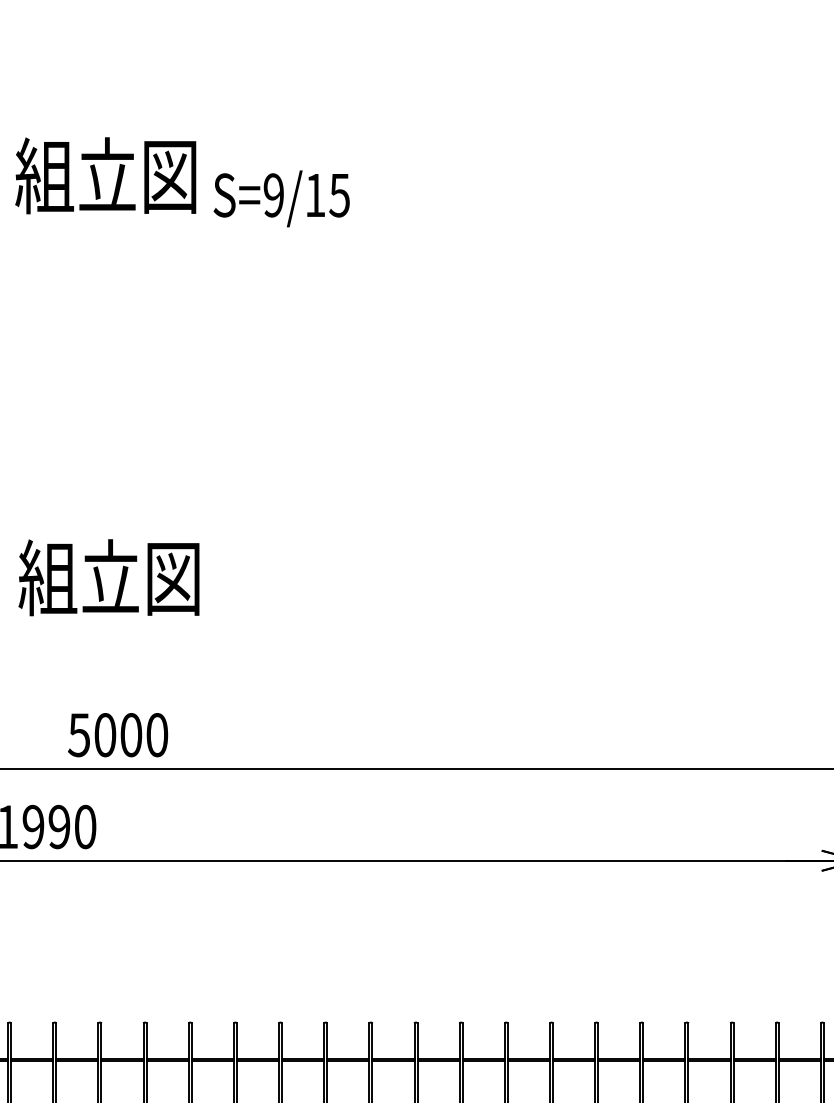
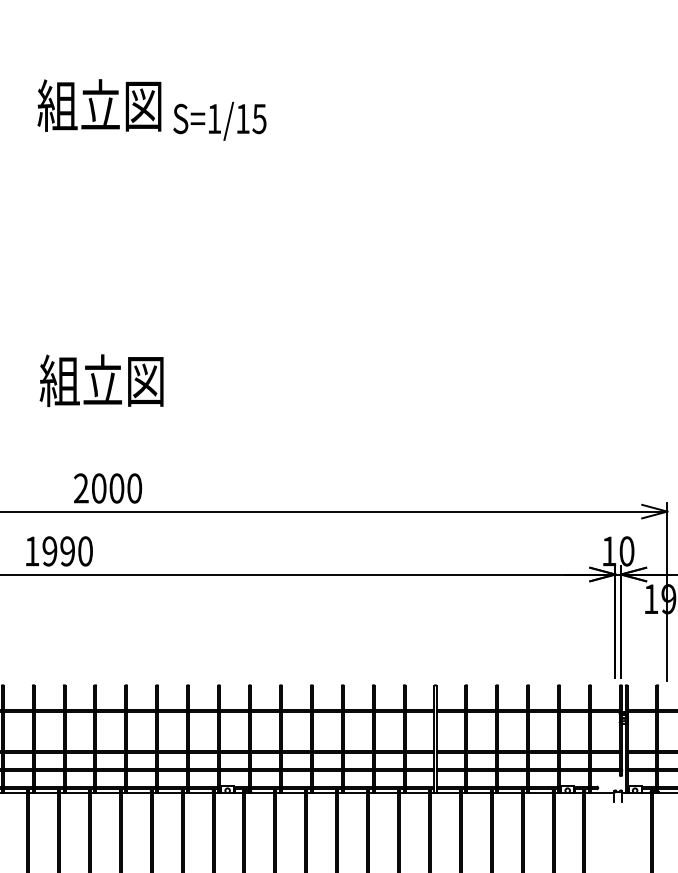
text: (273, 194) -> (214, 118), S=9/15 -> S=1/15
text: (78, 735) -> (80, 488), 5000 -> 2000

